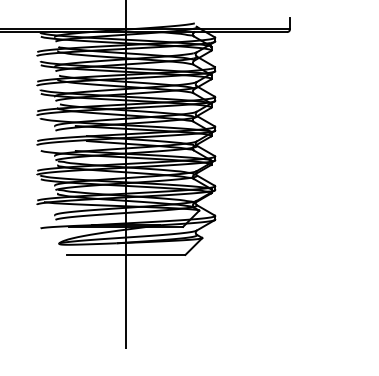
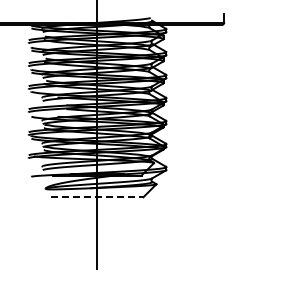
line: (126, 255) -> (97, 197), solid -> dashed

